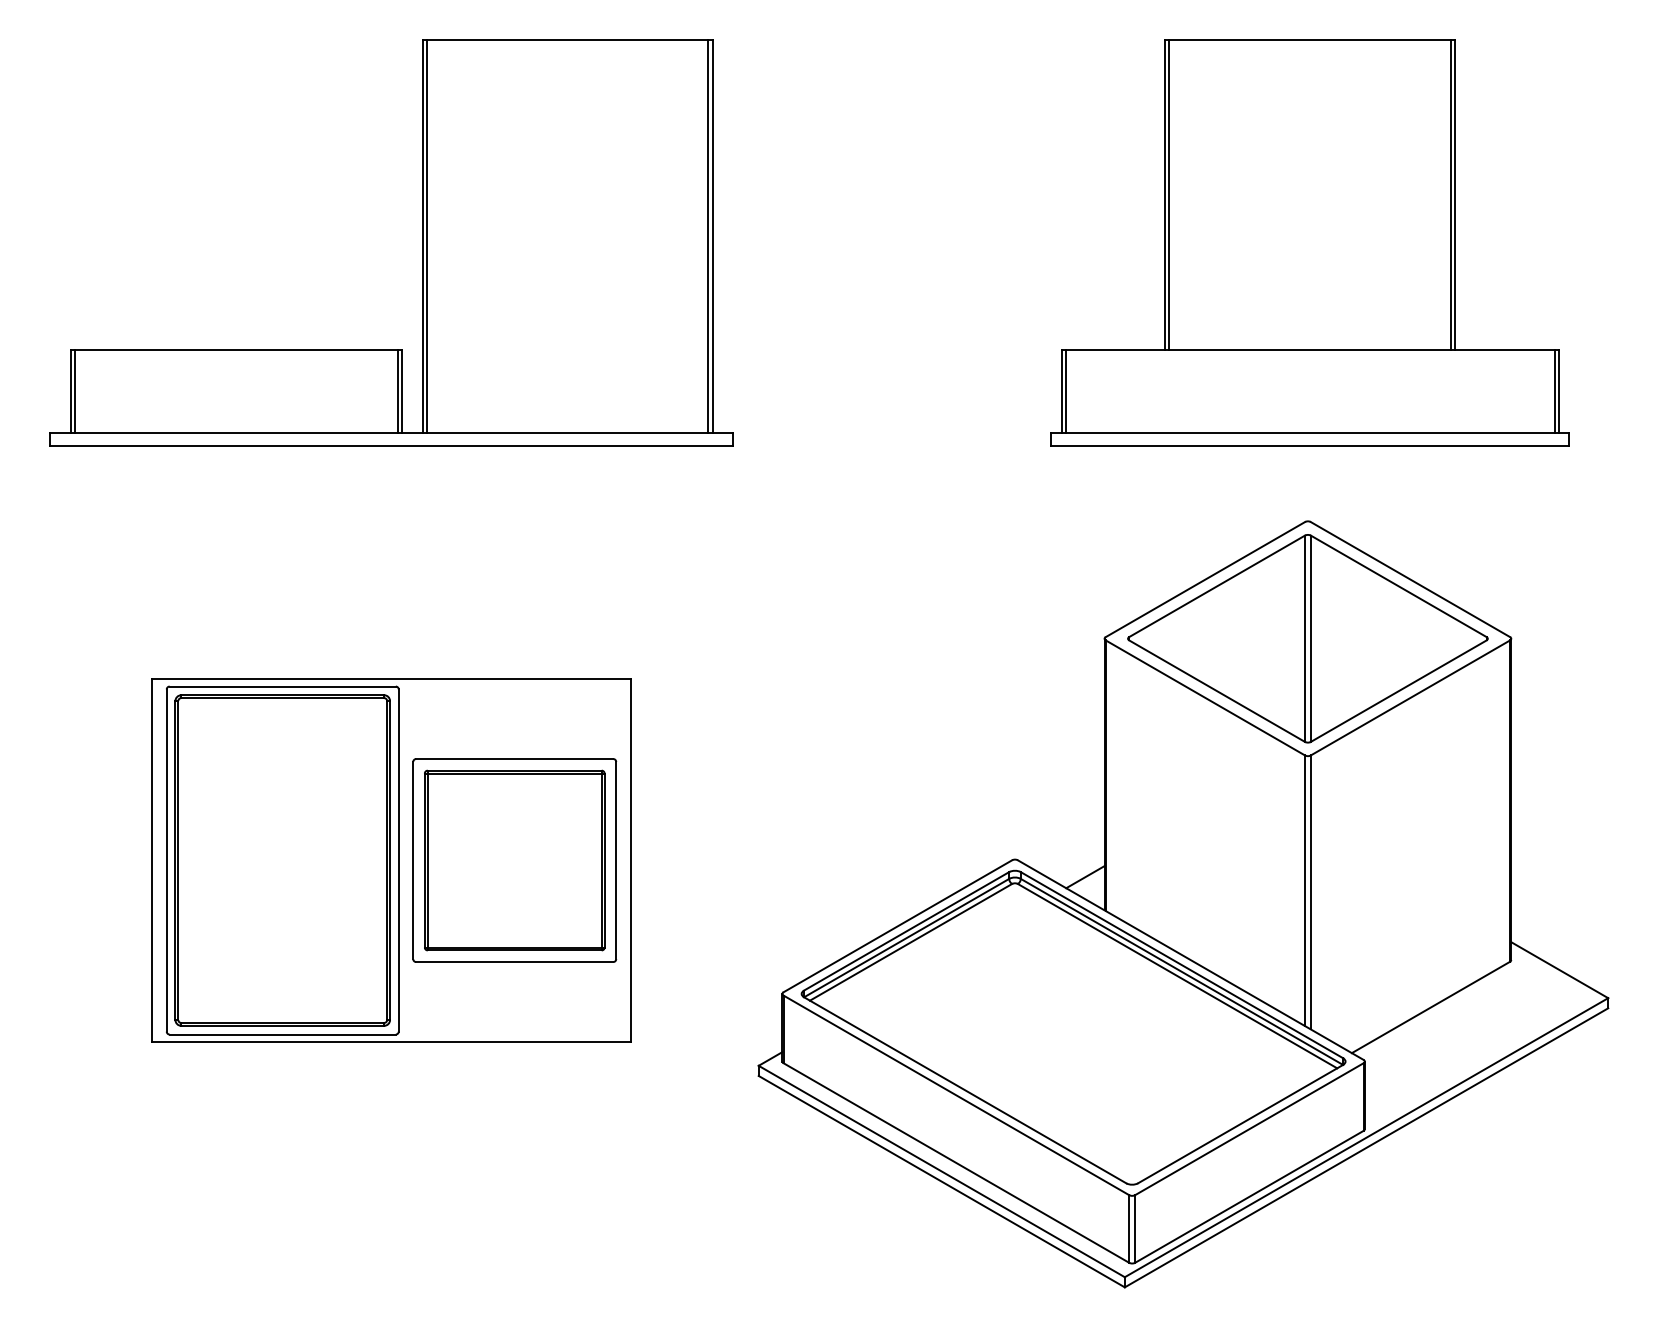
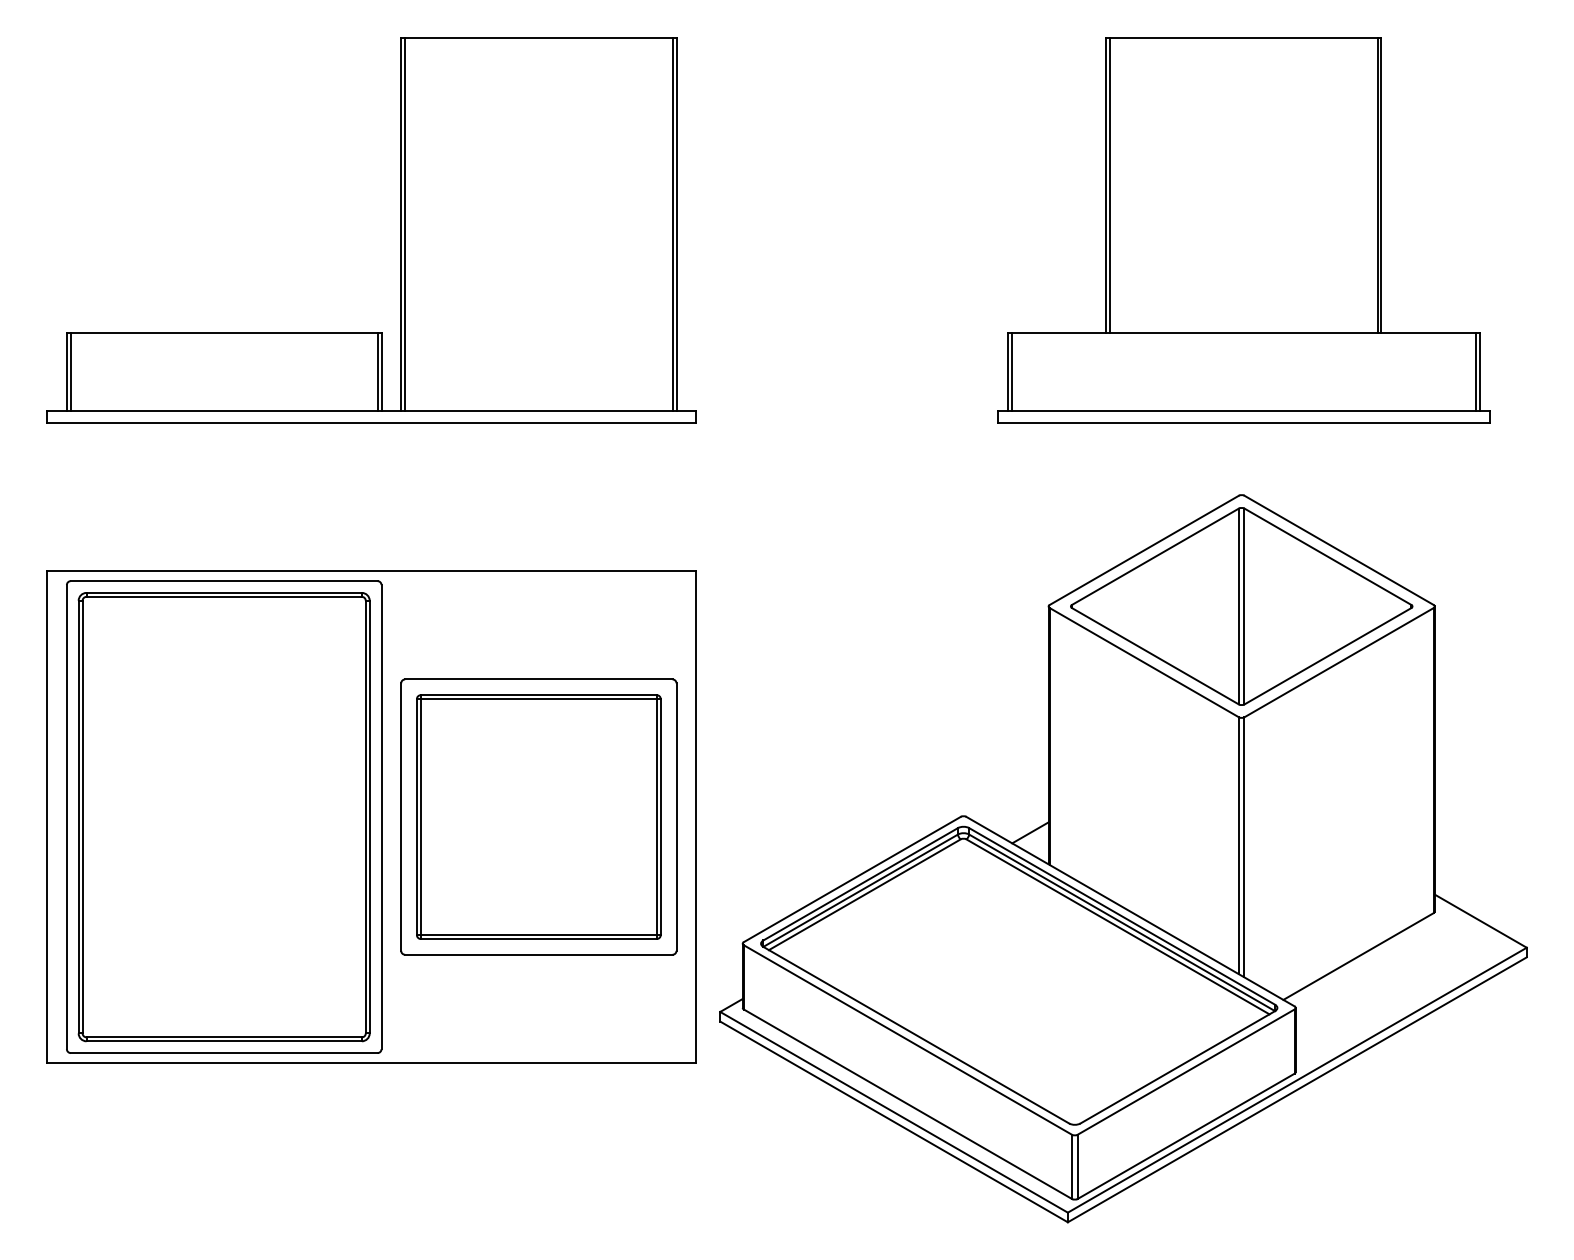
part: (391, 859) -> (371, 816), size x1.43

